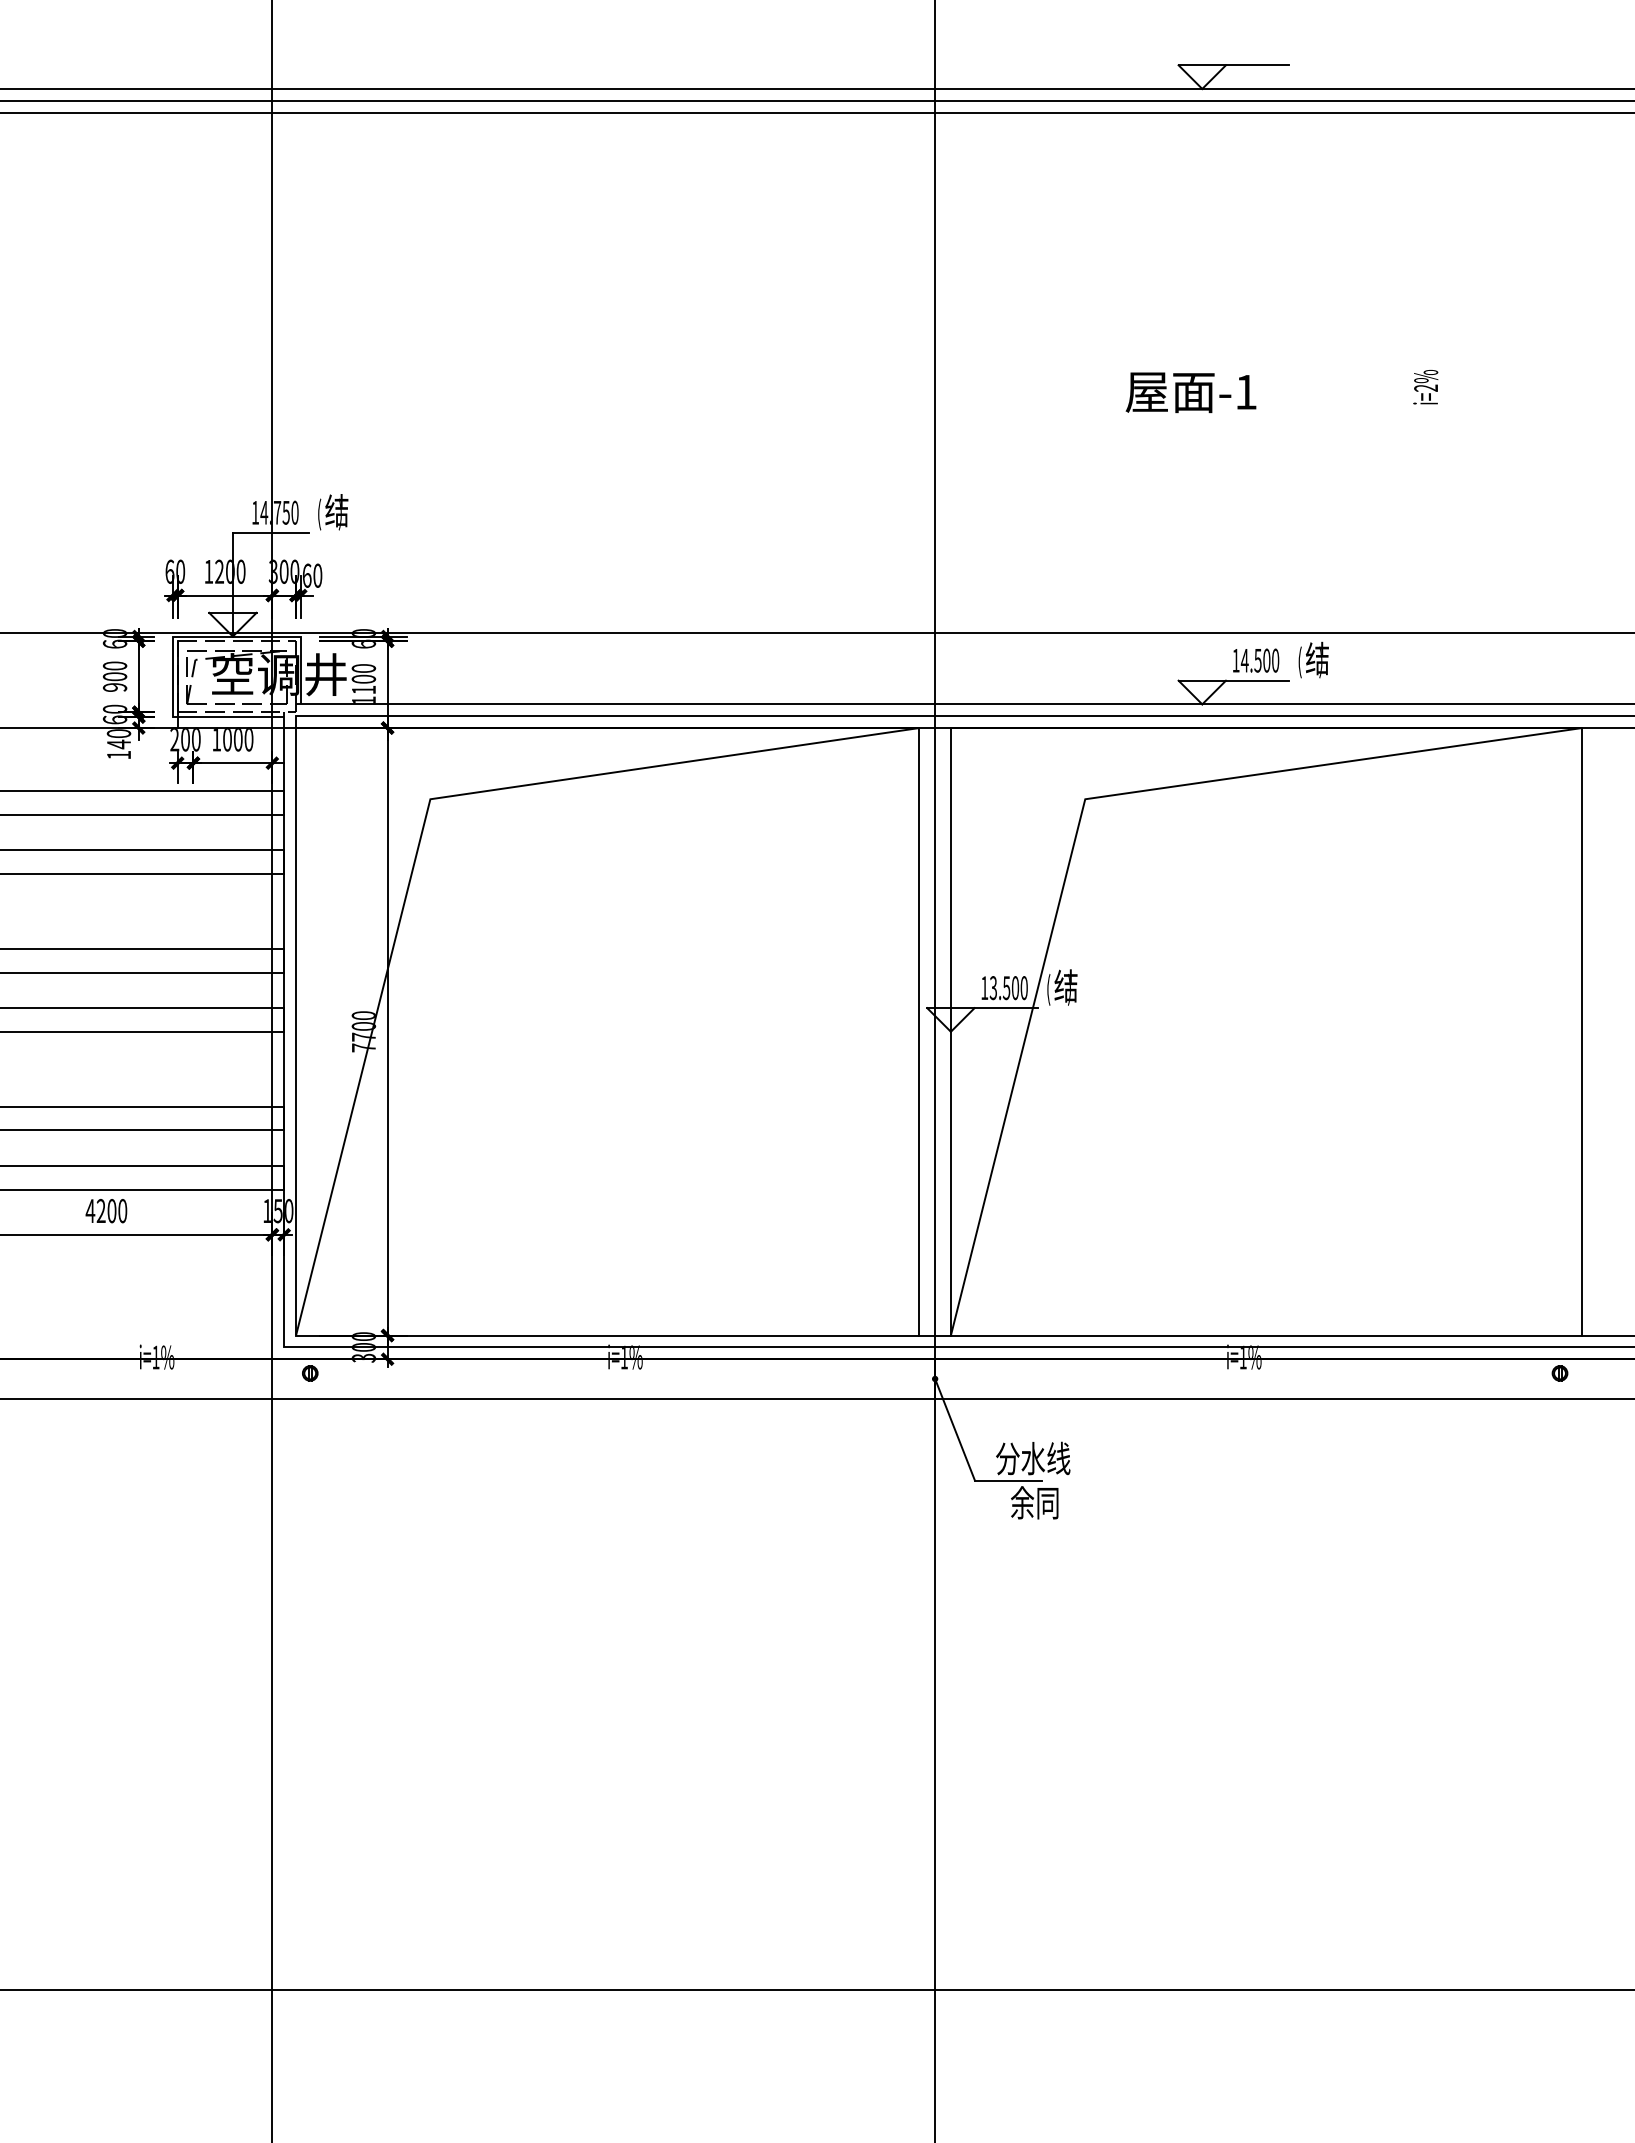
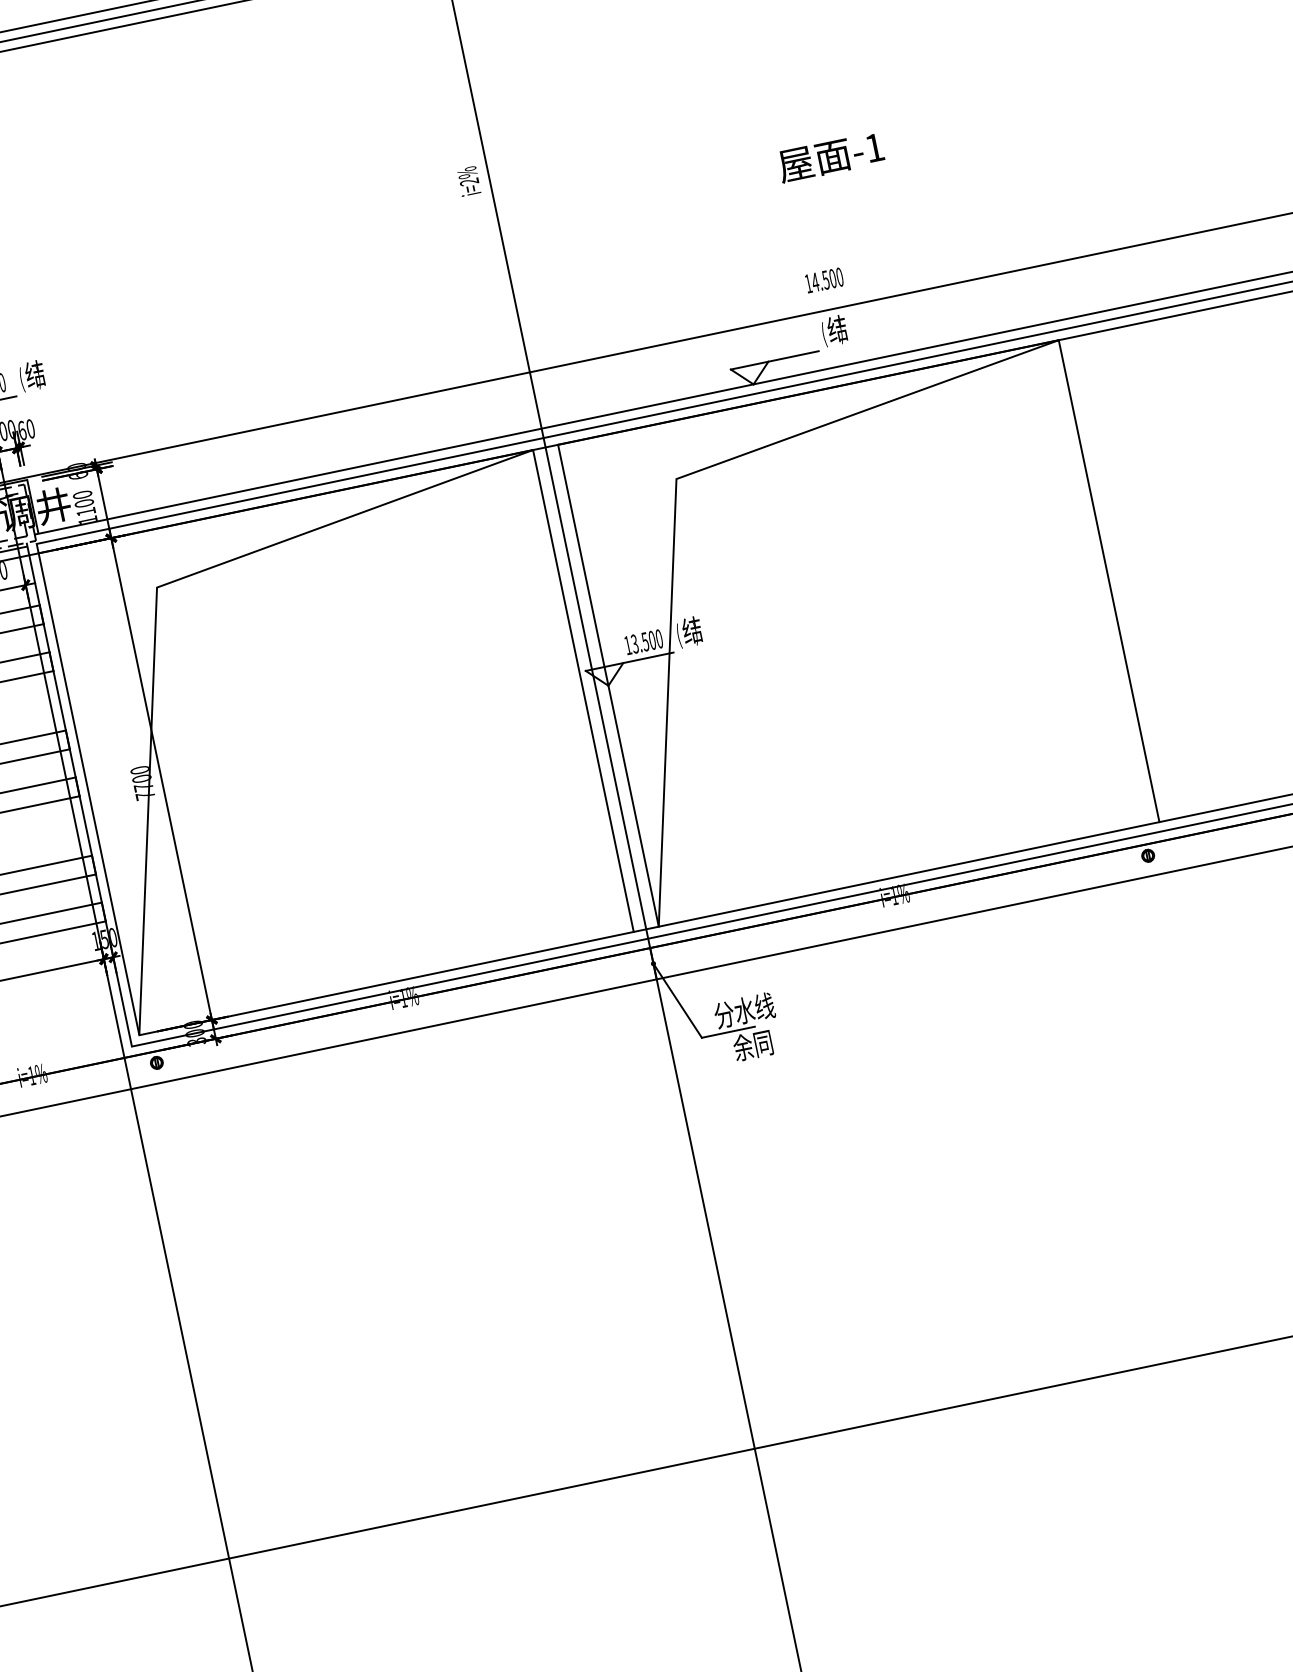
text: (1425, 387) -> (468, 181), moved
text: (1190, 392) -> (830, 157), moved
text: (1256, 660) -> (824, 280), moved

